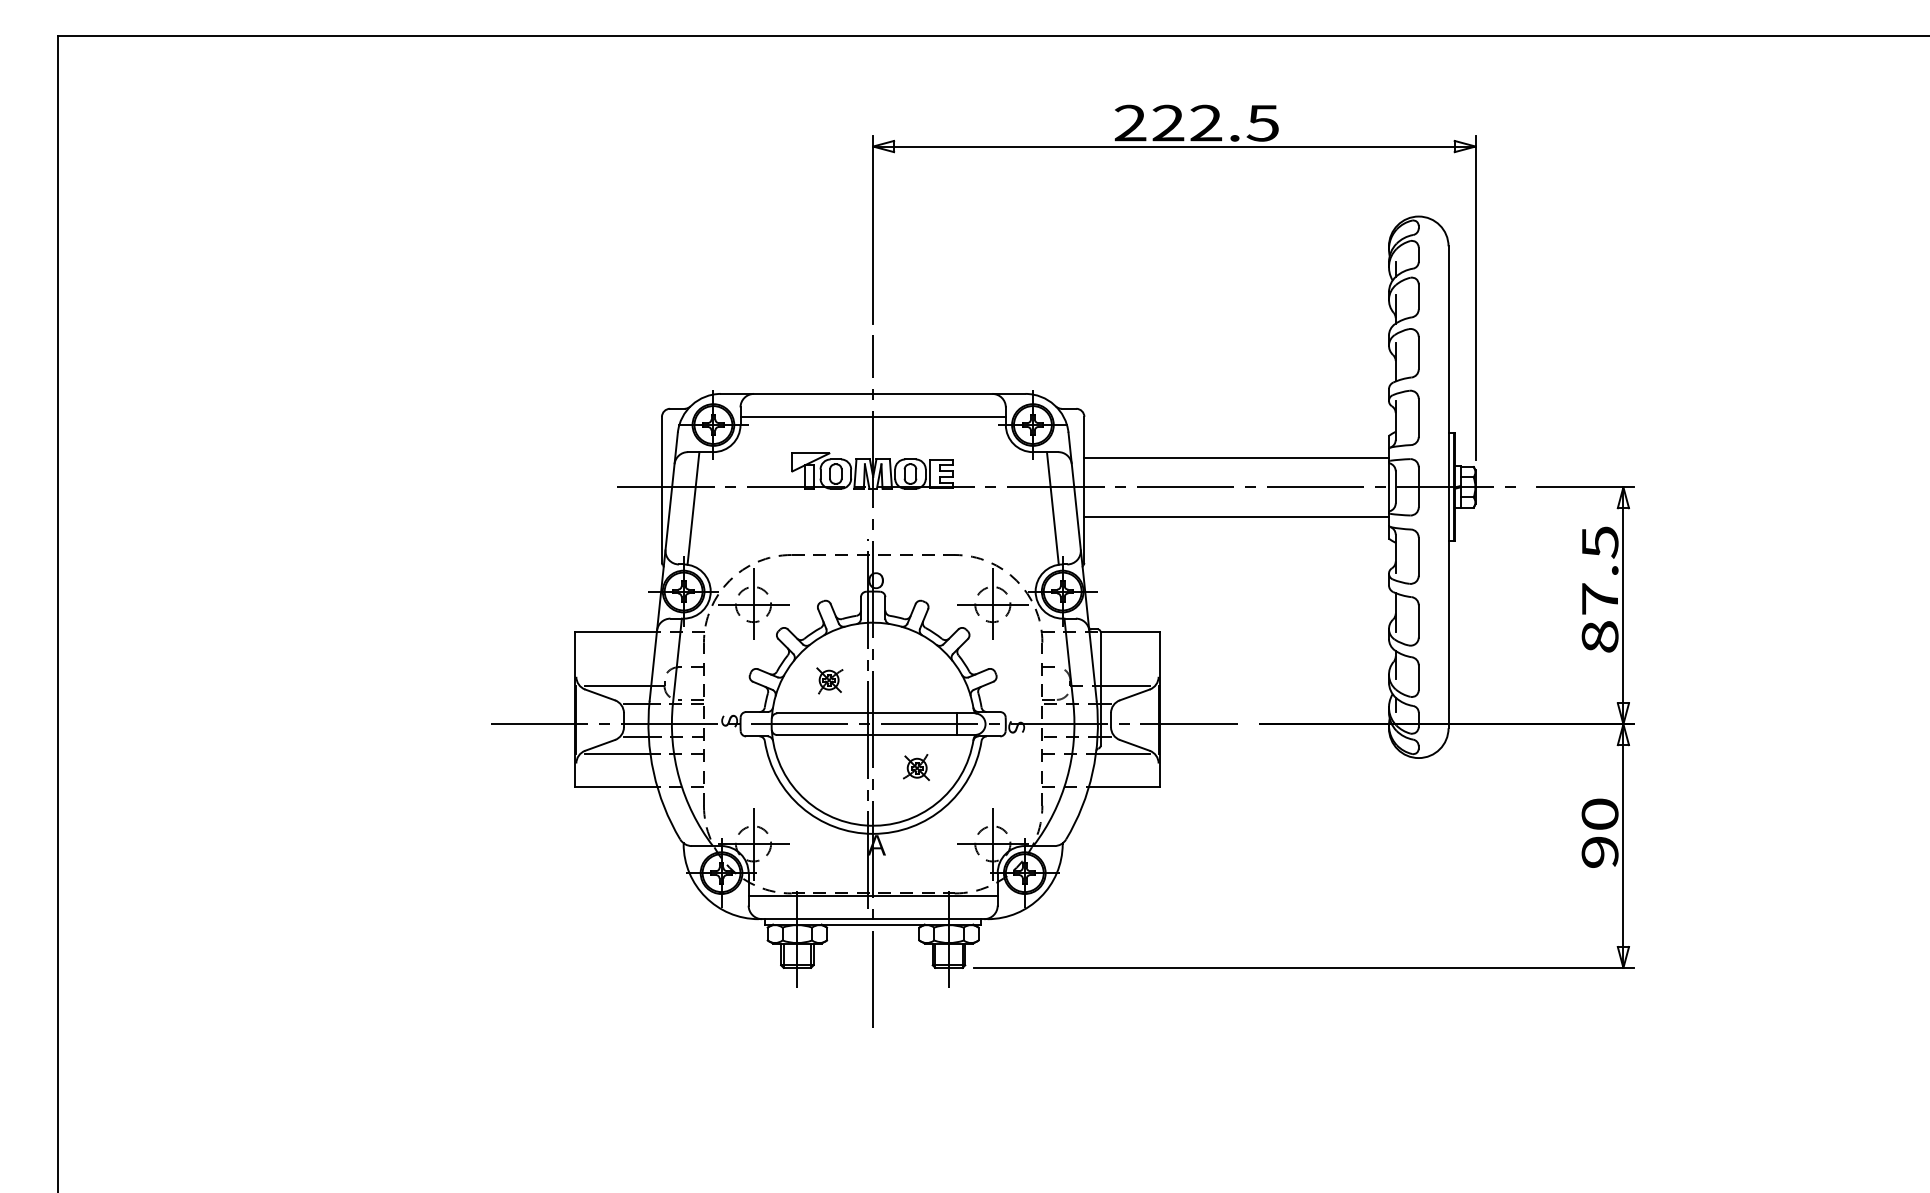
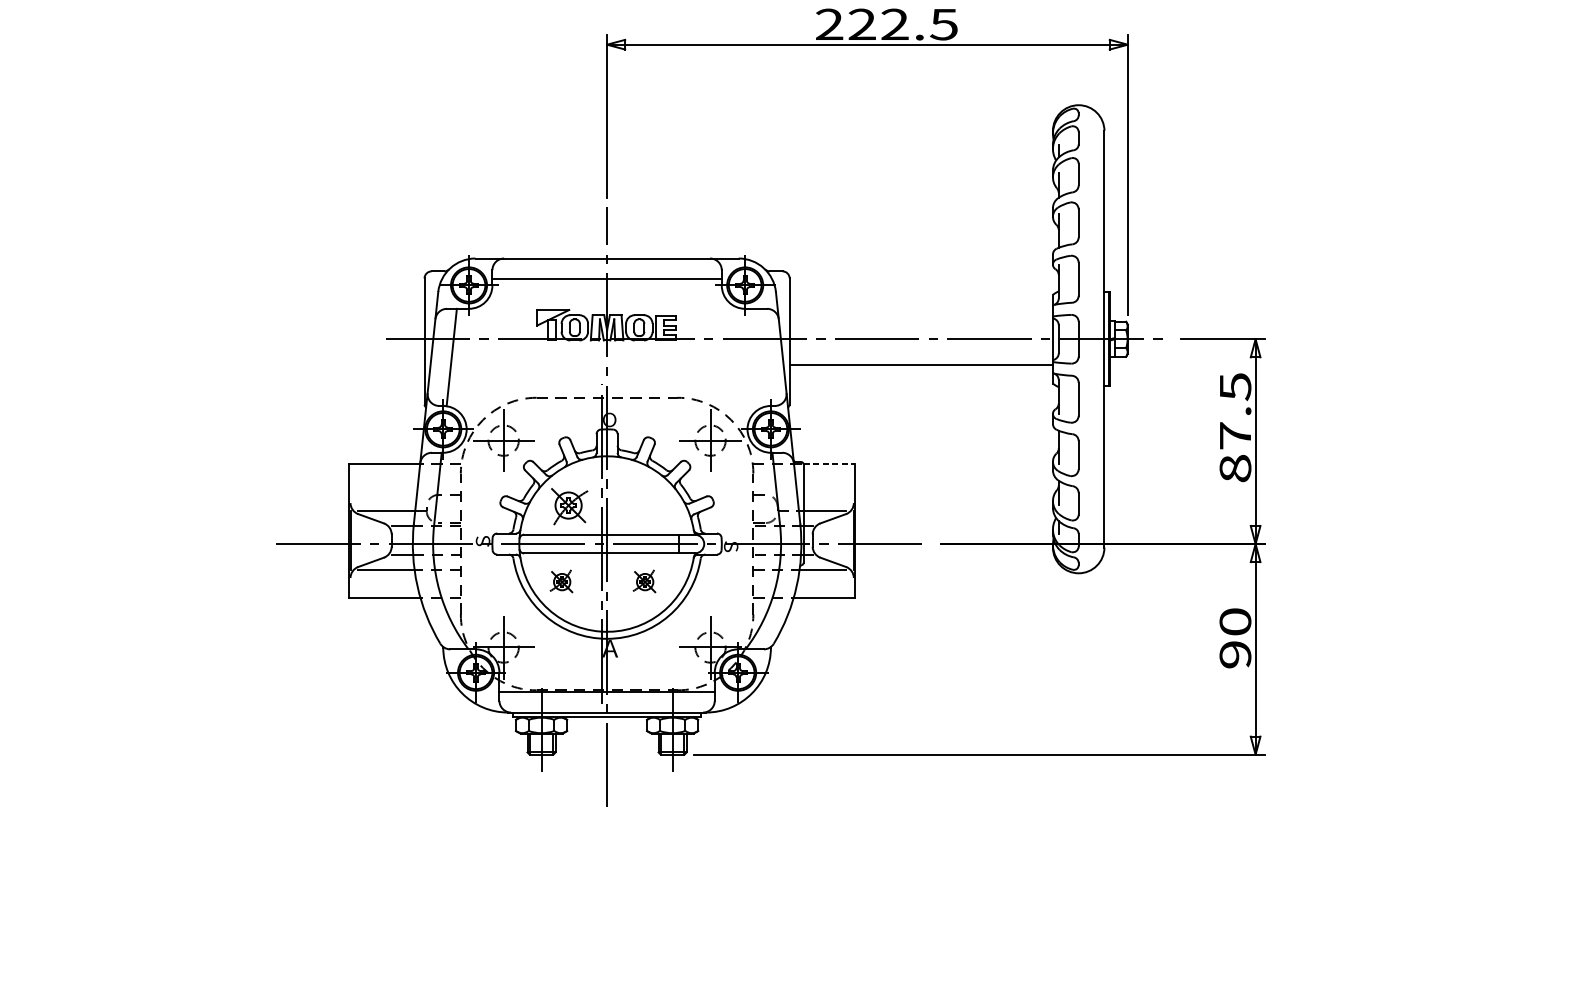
line: (1236, 457) -> (921, 313), removed
line: (1052, 508) -> (762, 357), removed
line: (1130, 632) -> (829, 464), solid -> dashed
part: (829, 680) -> (569, 506), size x1.6
part: (820, 767) -> (561, 581), added

